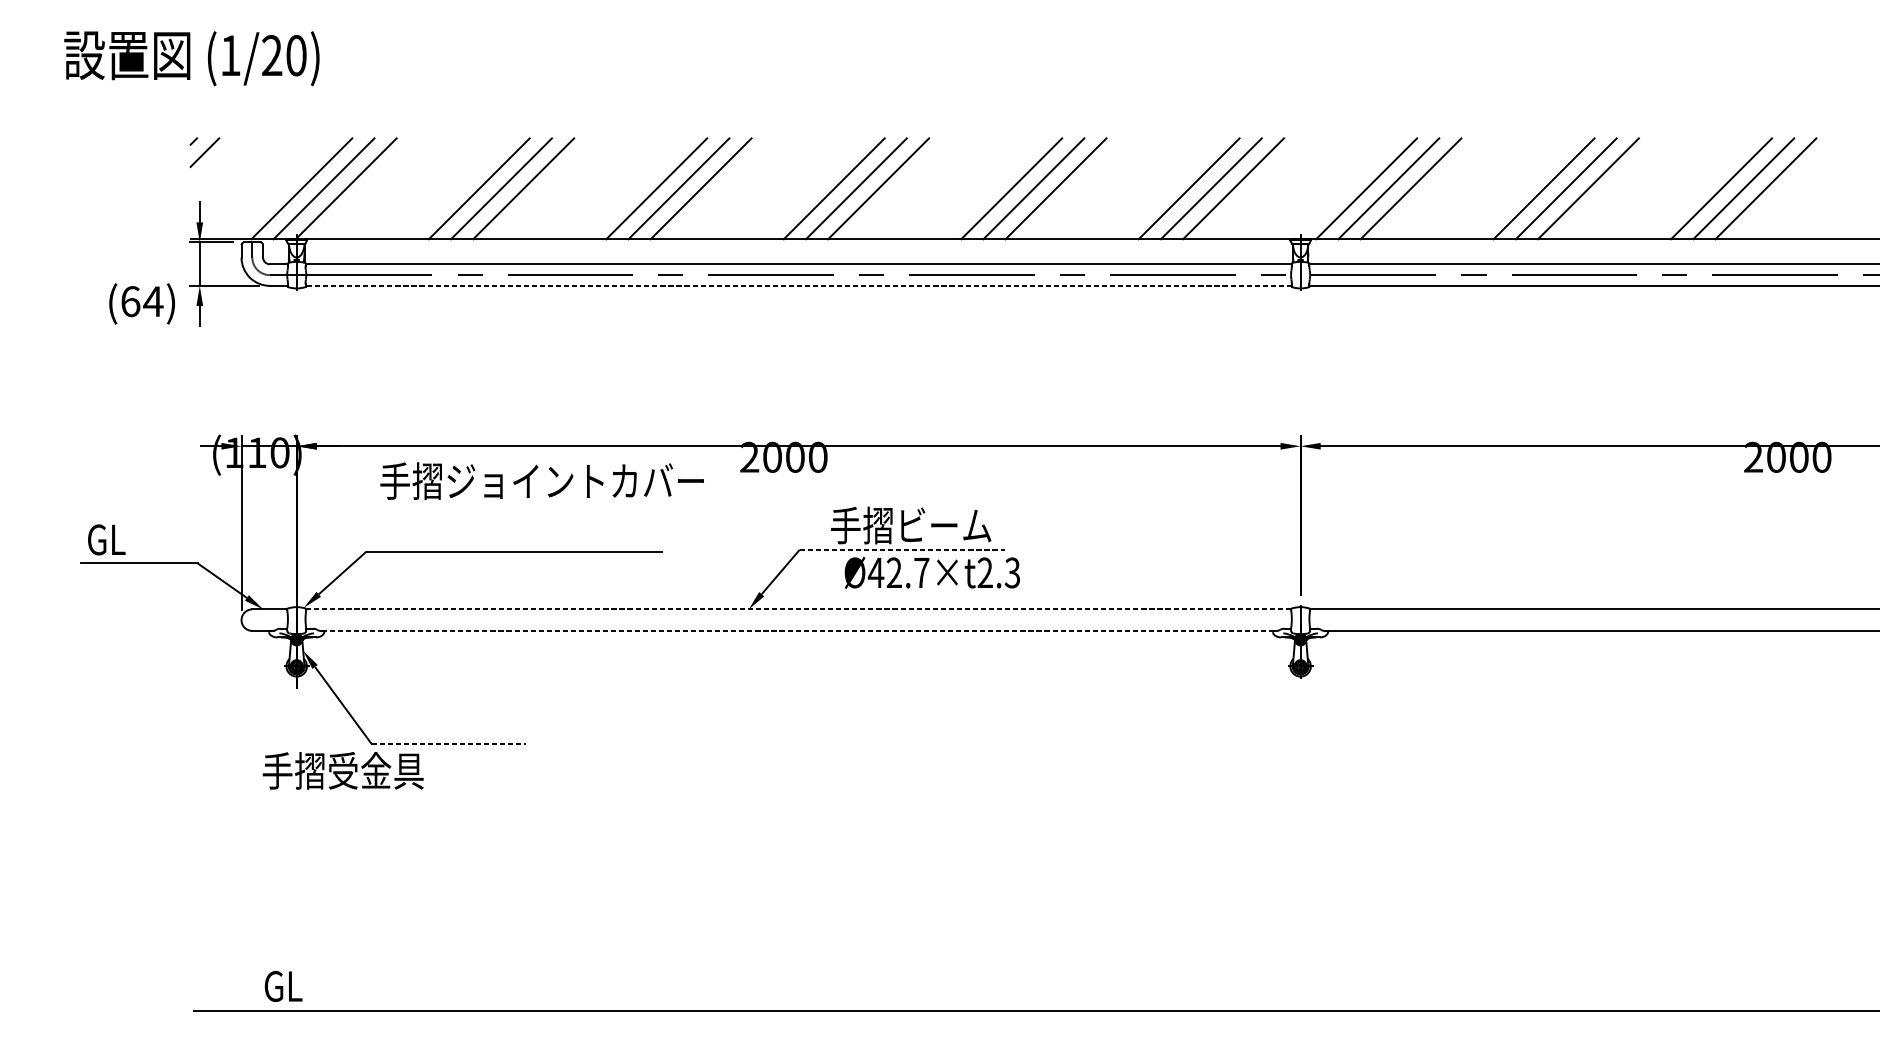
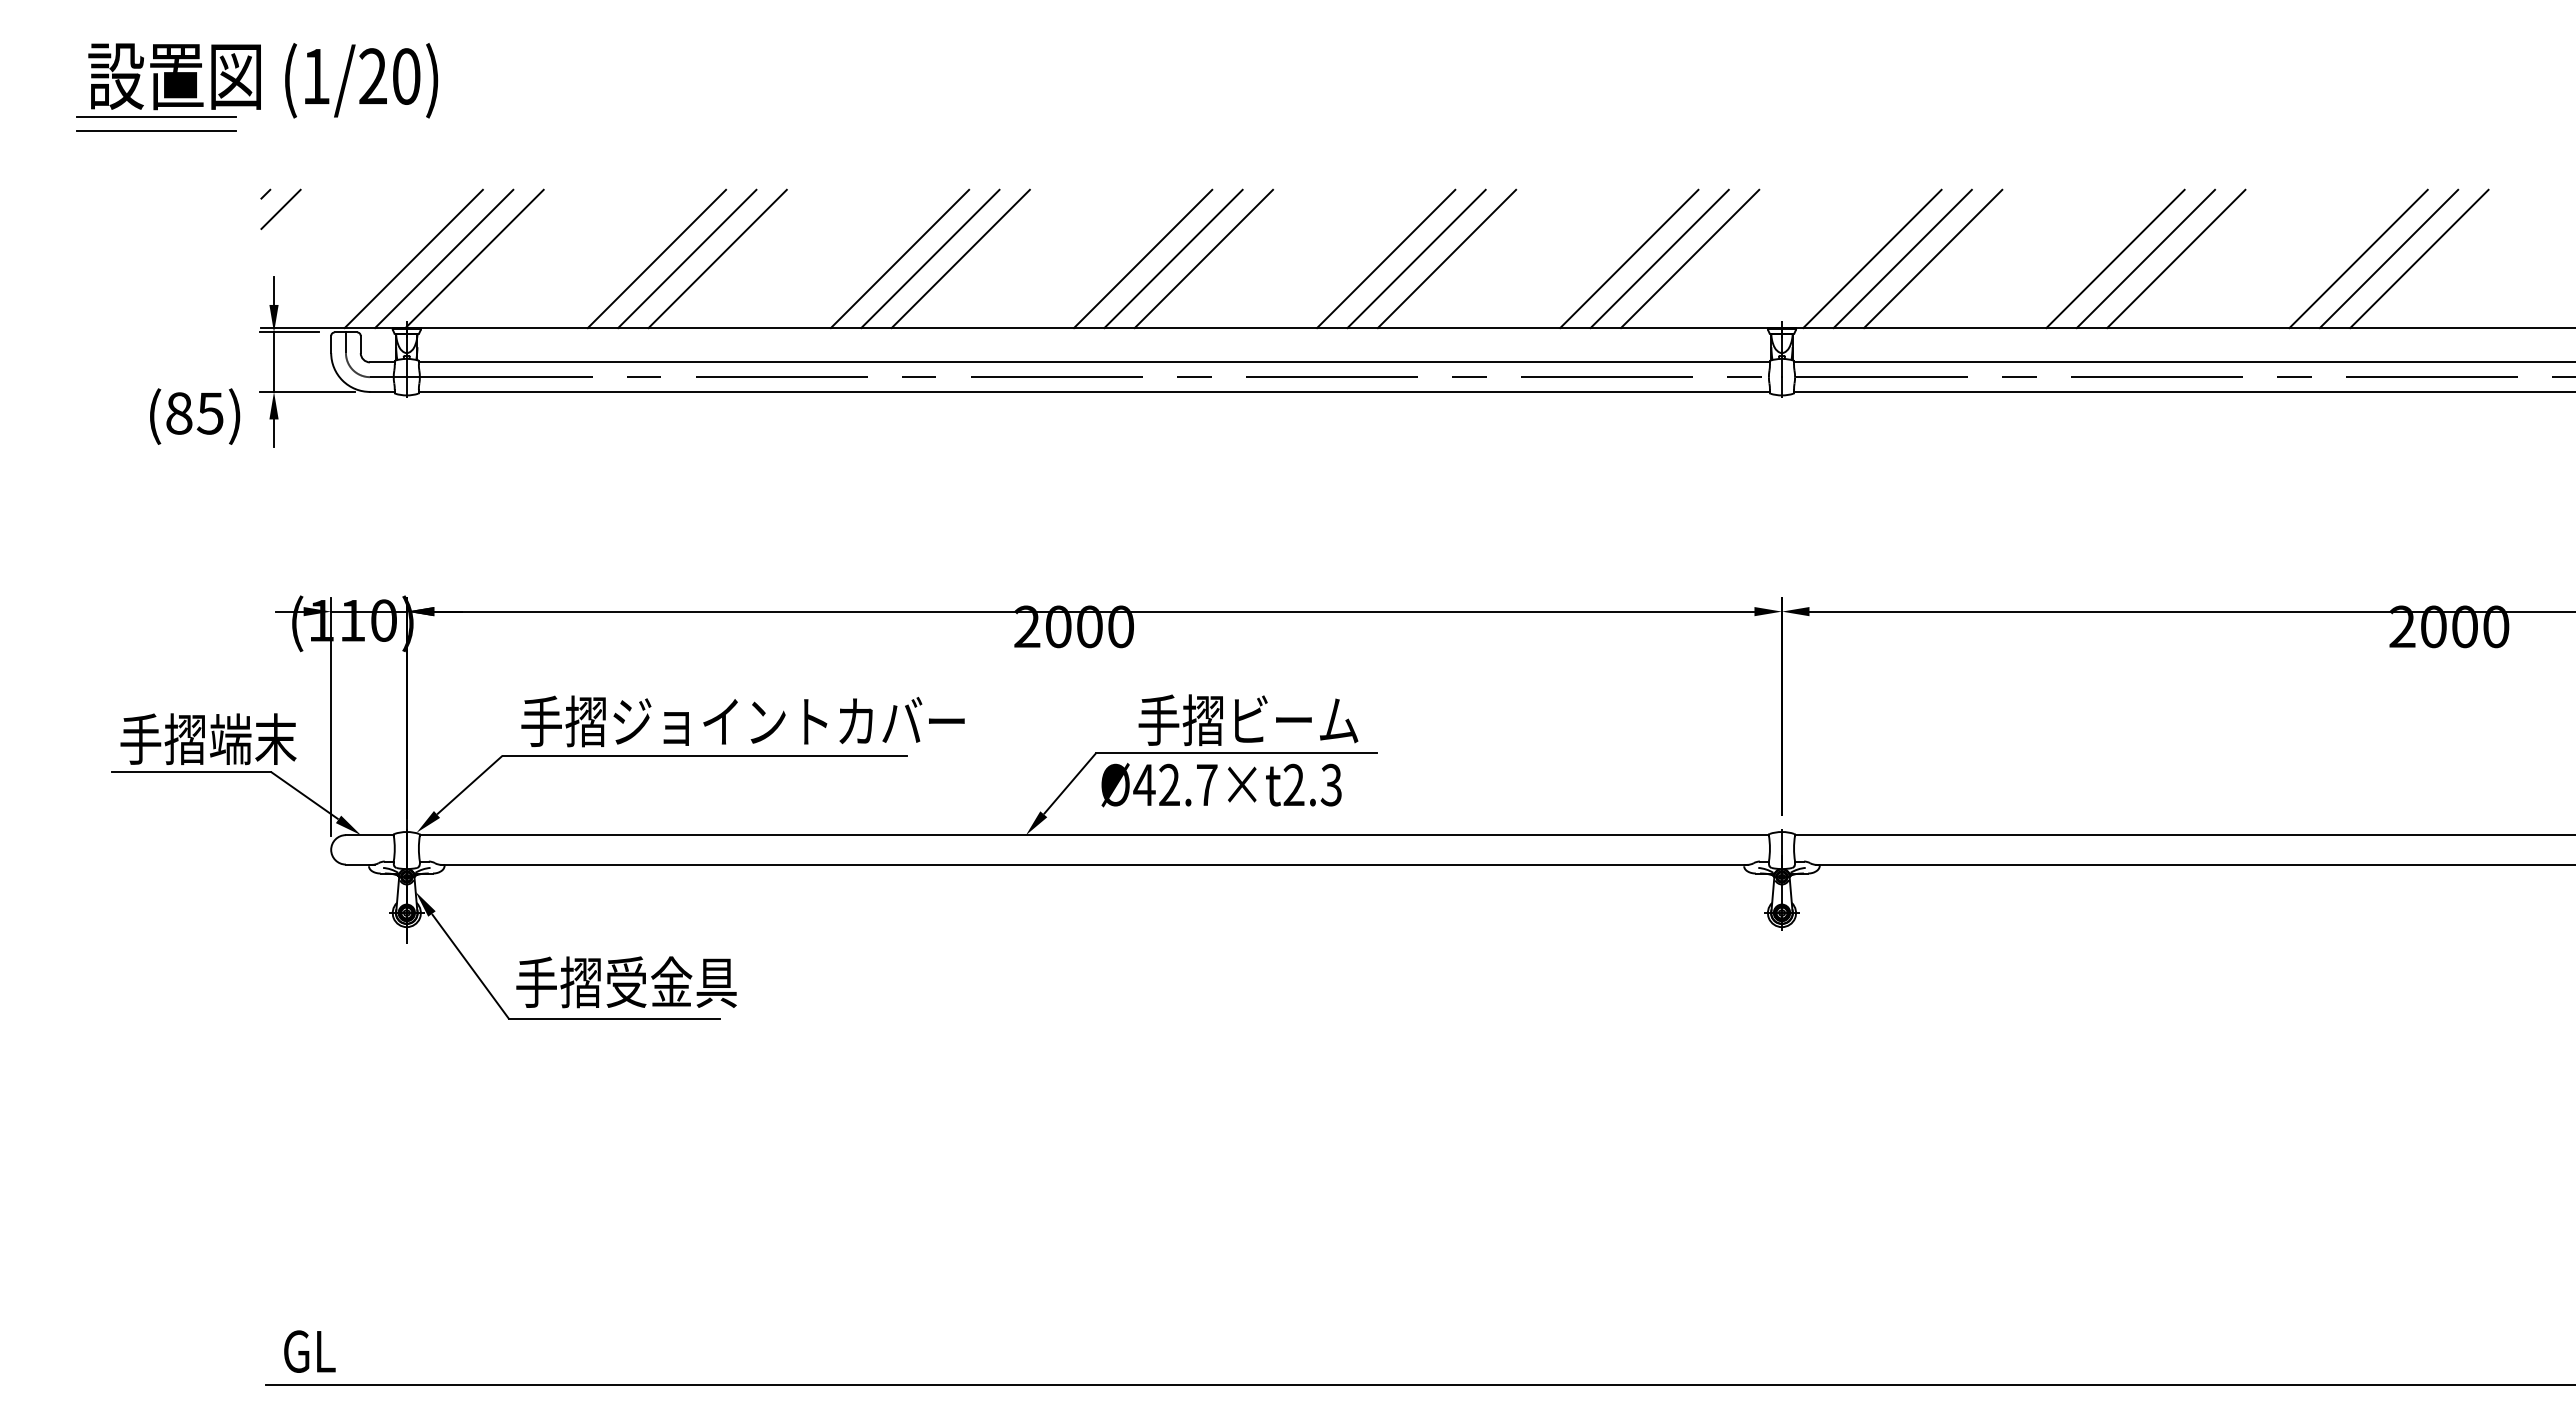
line: (114, 84) -> (156, 116), added
line: (114, 95) -> (156, 130), added
line: (798, 285) -> (1094, 391), dashed -> solid
text: (142, 301) -> (195, 413), (64) -> (85)
text: (541, 481) -> (742, 721), moved
text: (151, 539) -> (208, 739), GL -> 手摺端末
line: (902, 549) -> (1236, 753), dashed -> solid
text: (932, 573) -> (1221, 785), moved
line: (798, 609) -> (1094, 835), dashed -> solid
line: (798, 630) -> (1094, 864), dashed -> solid
line: (448, 744) -> (614, 1019), dashed -> solid
text: (343, 771) -> (626, 982), moved
text: (283, 986) -> (309, 1351), moved

